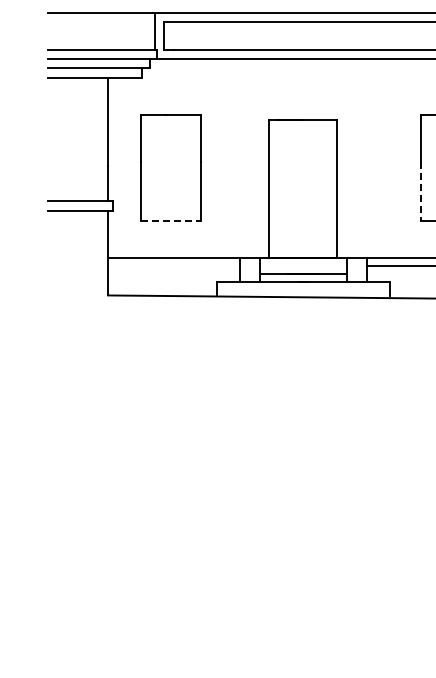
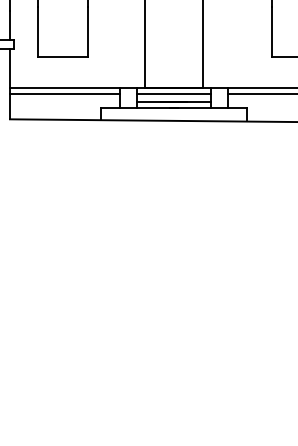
line: (420, 191) -> (272, 32), dashed -> solid
line: (171, 221) -> (63, 57), dashed -> solid
line: (173, 265) -> (64, 94), added
line: (302, 265) -> (173, 94), added

